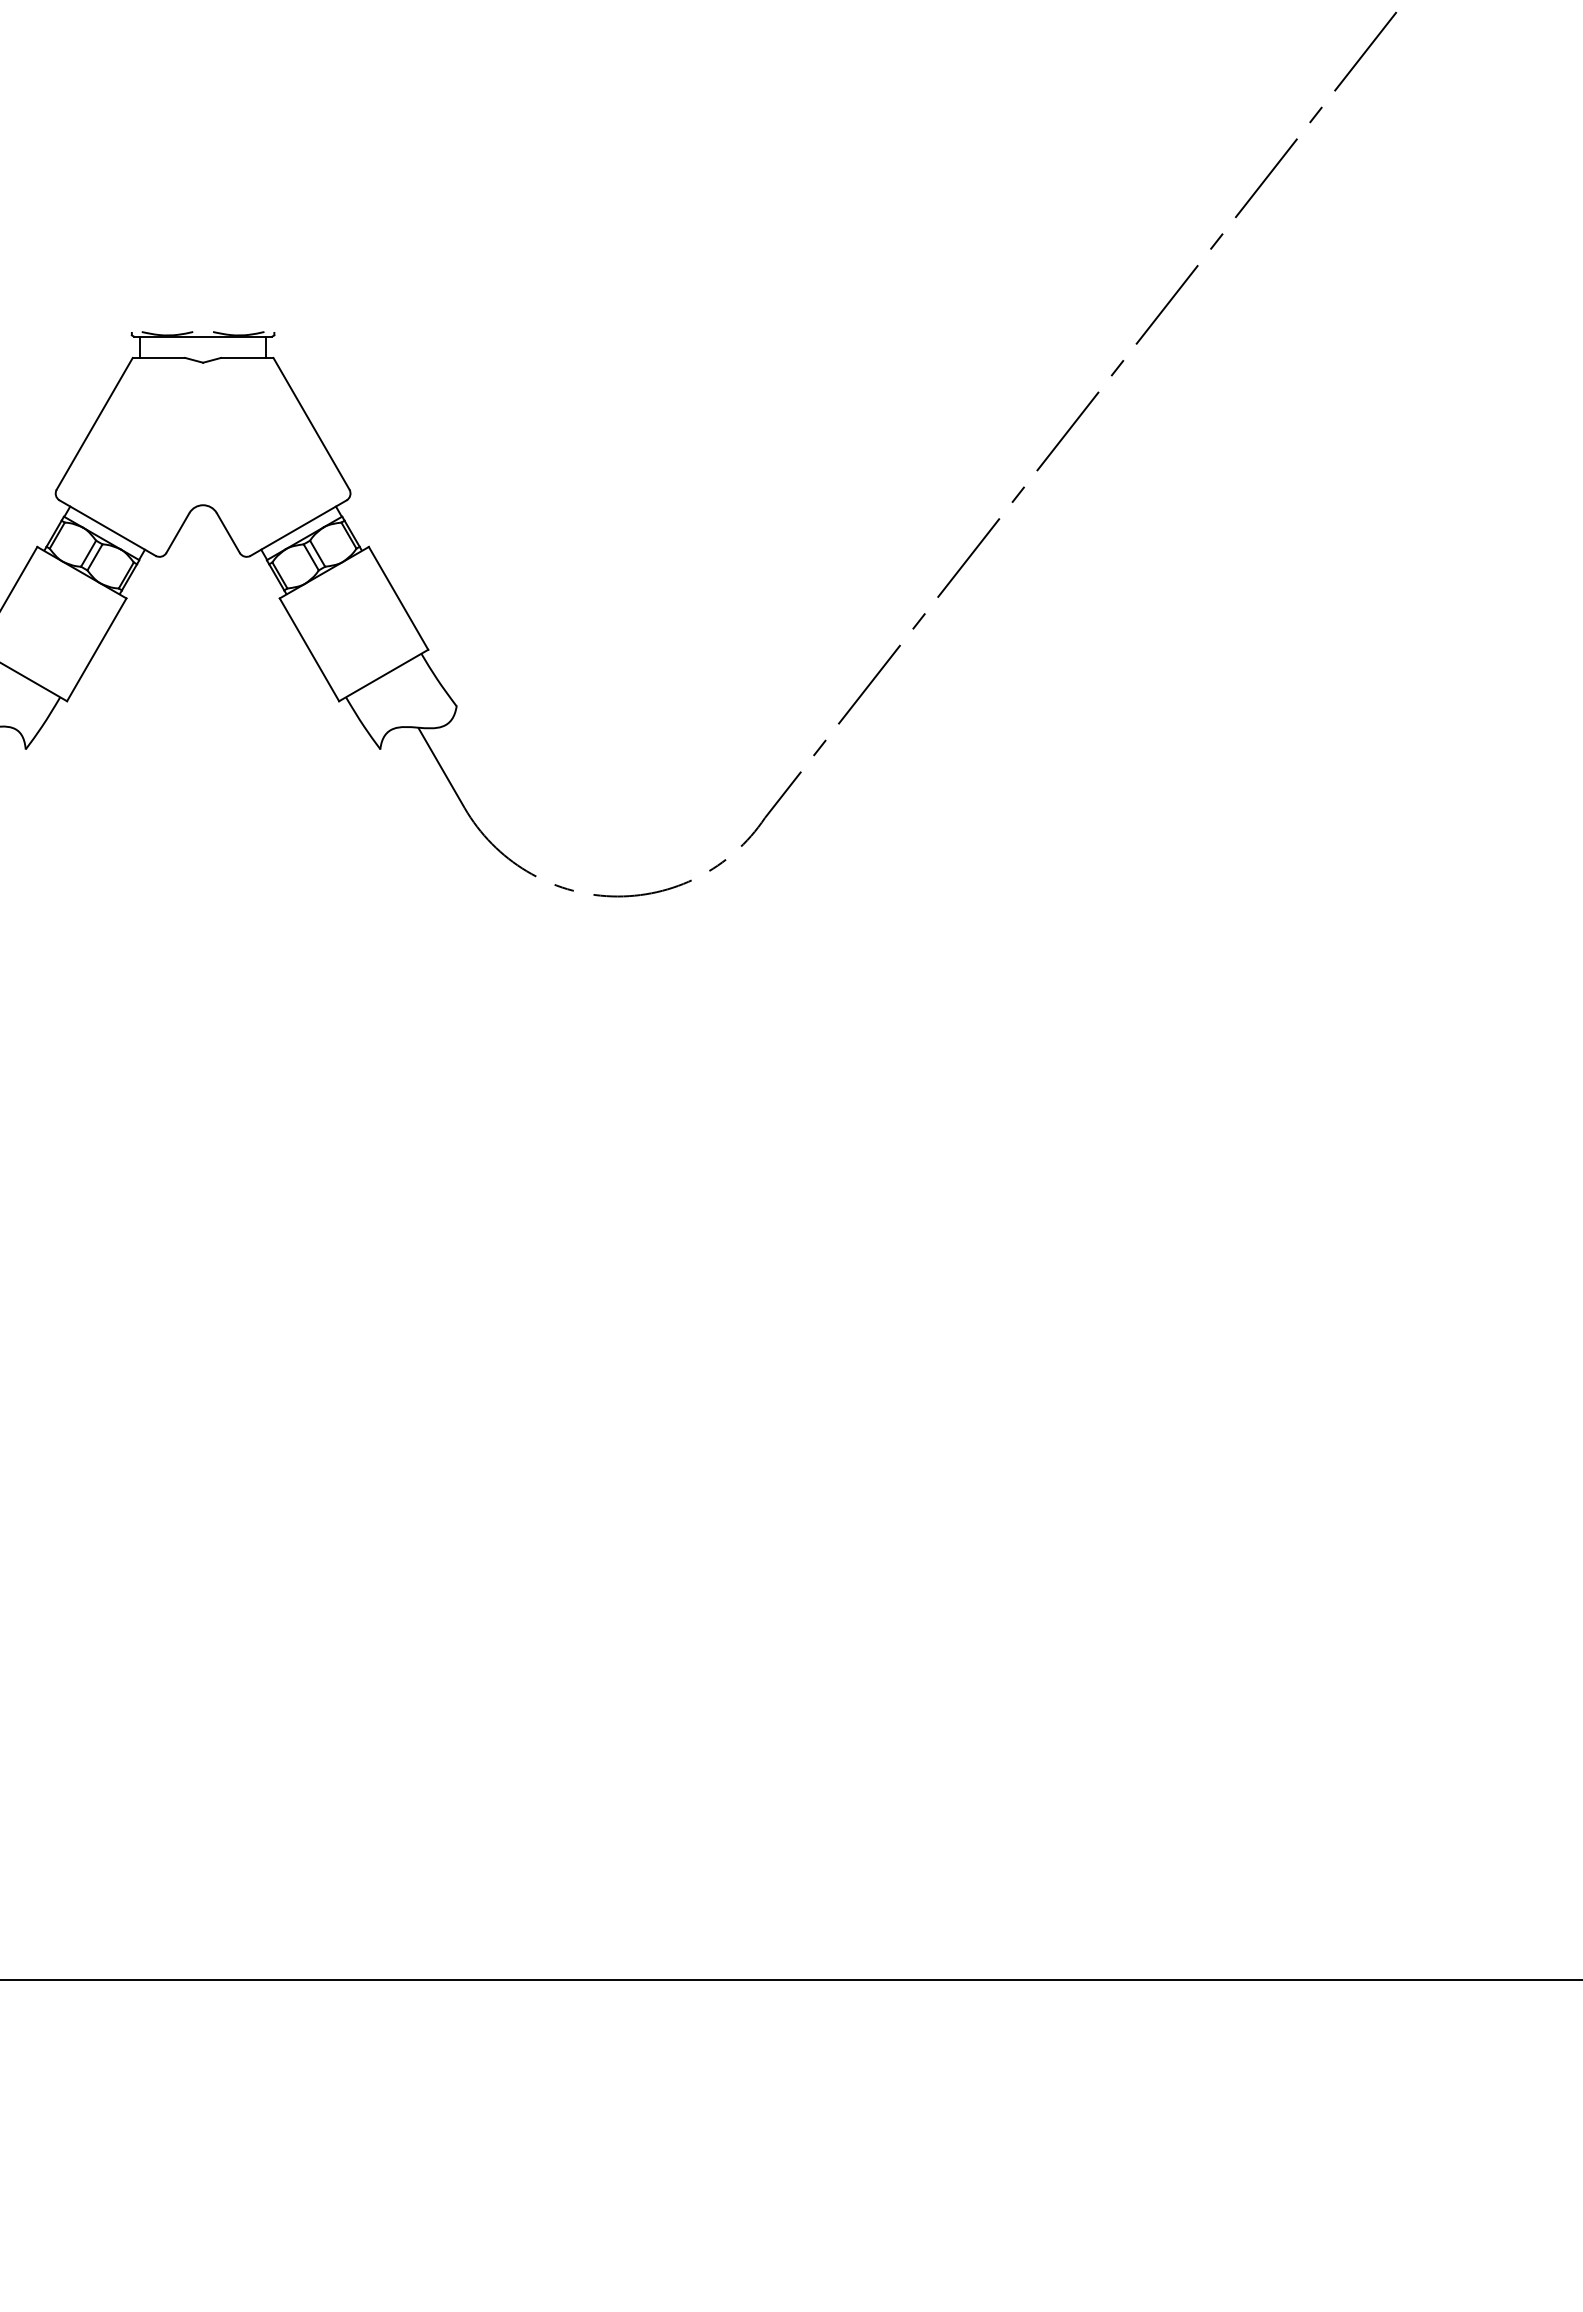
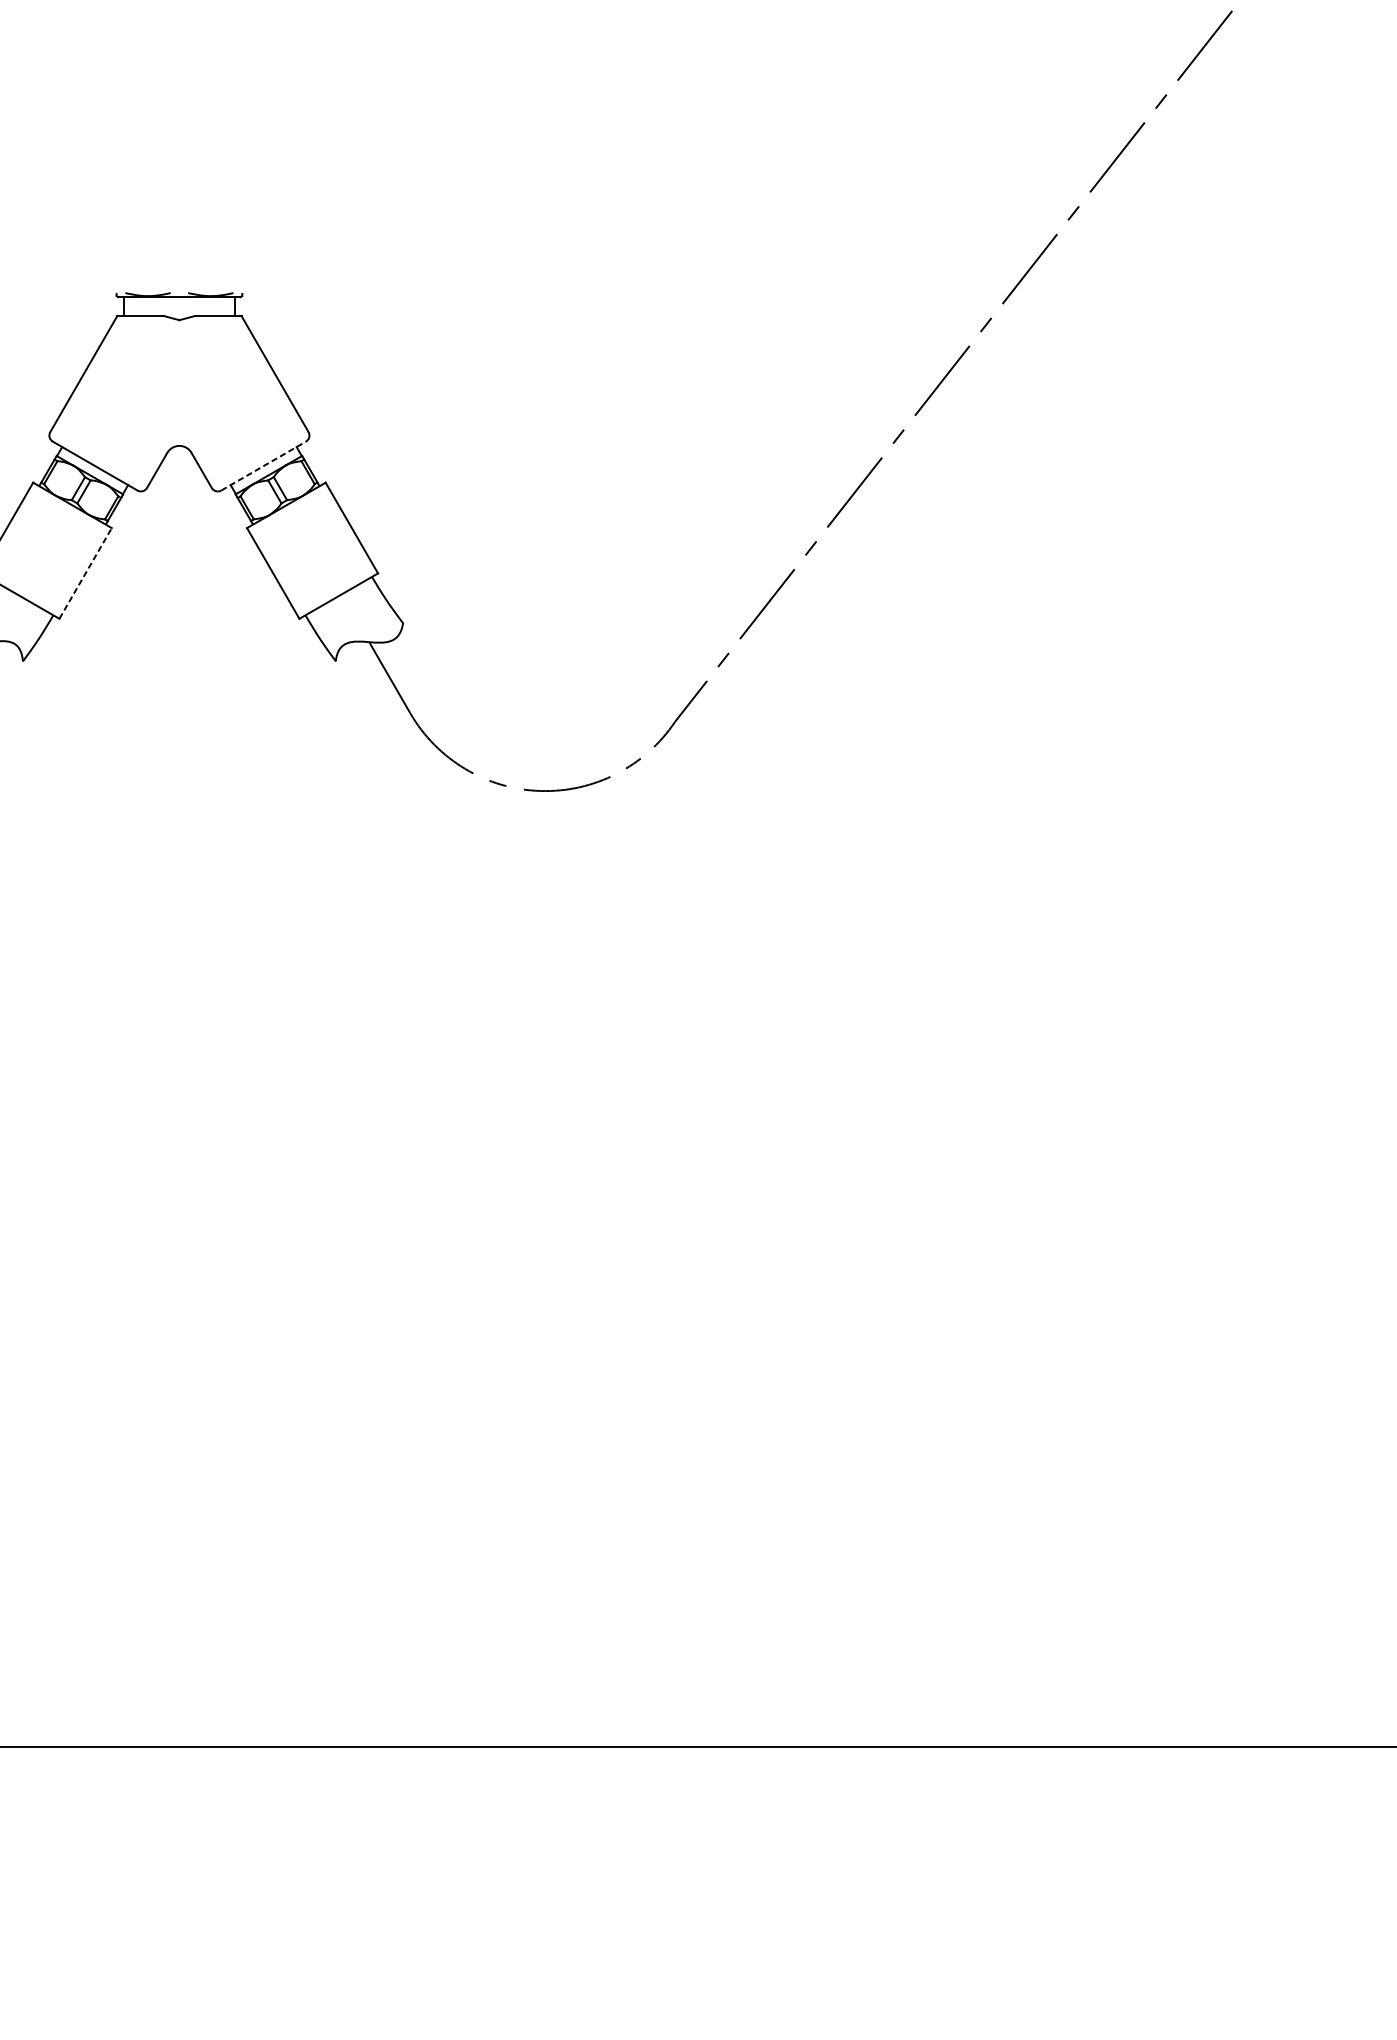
line: (299, 527) -> (264, 465), solid -> dashed
line: (97, 649) -> (86, 573), solid -> dashed

